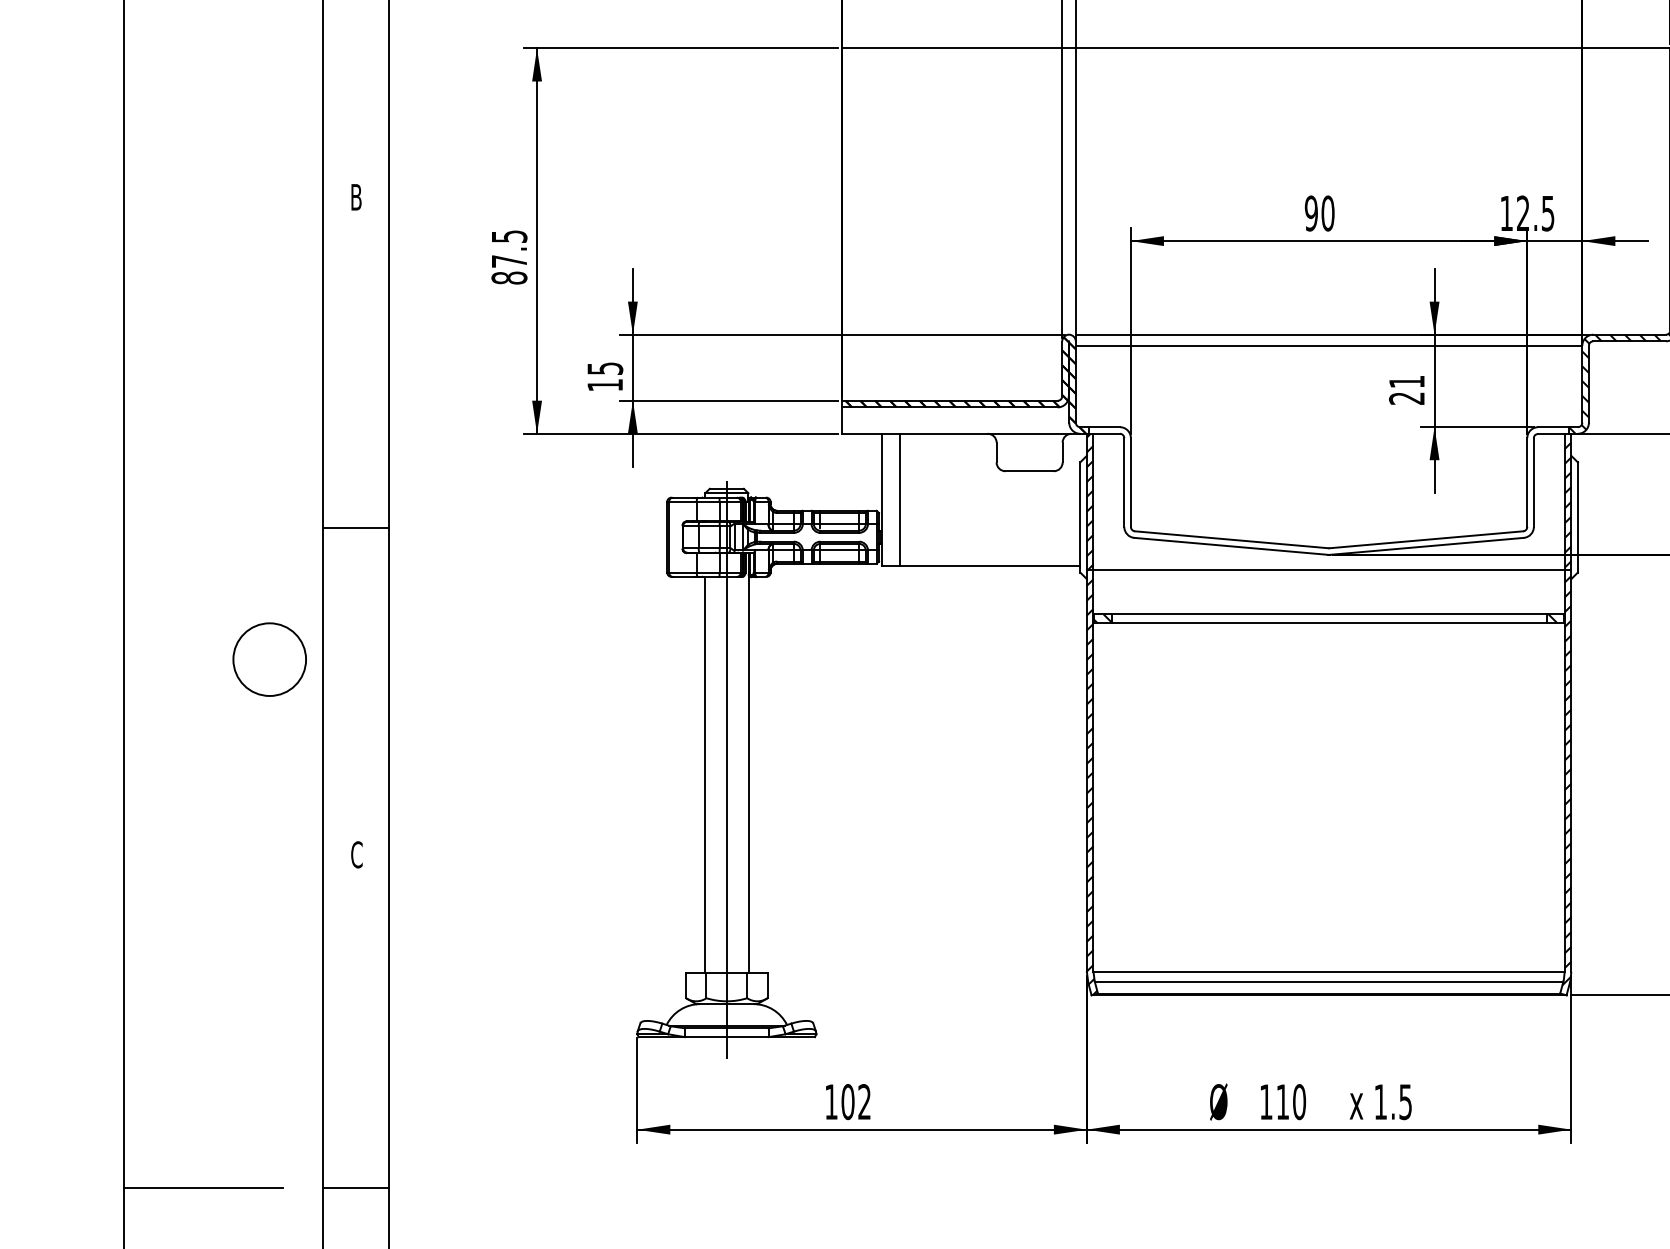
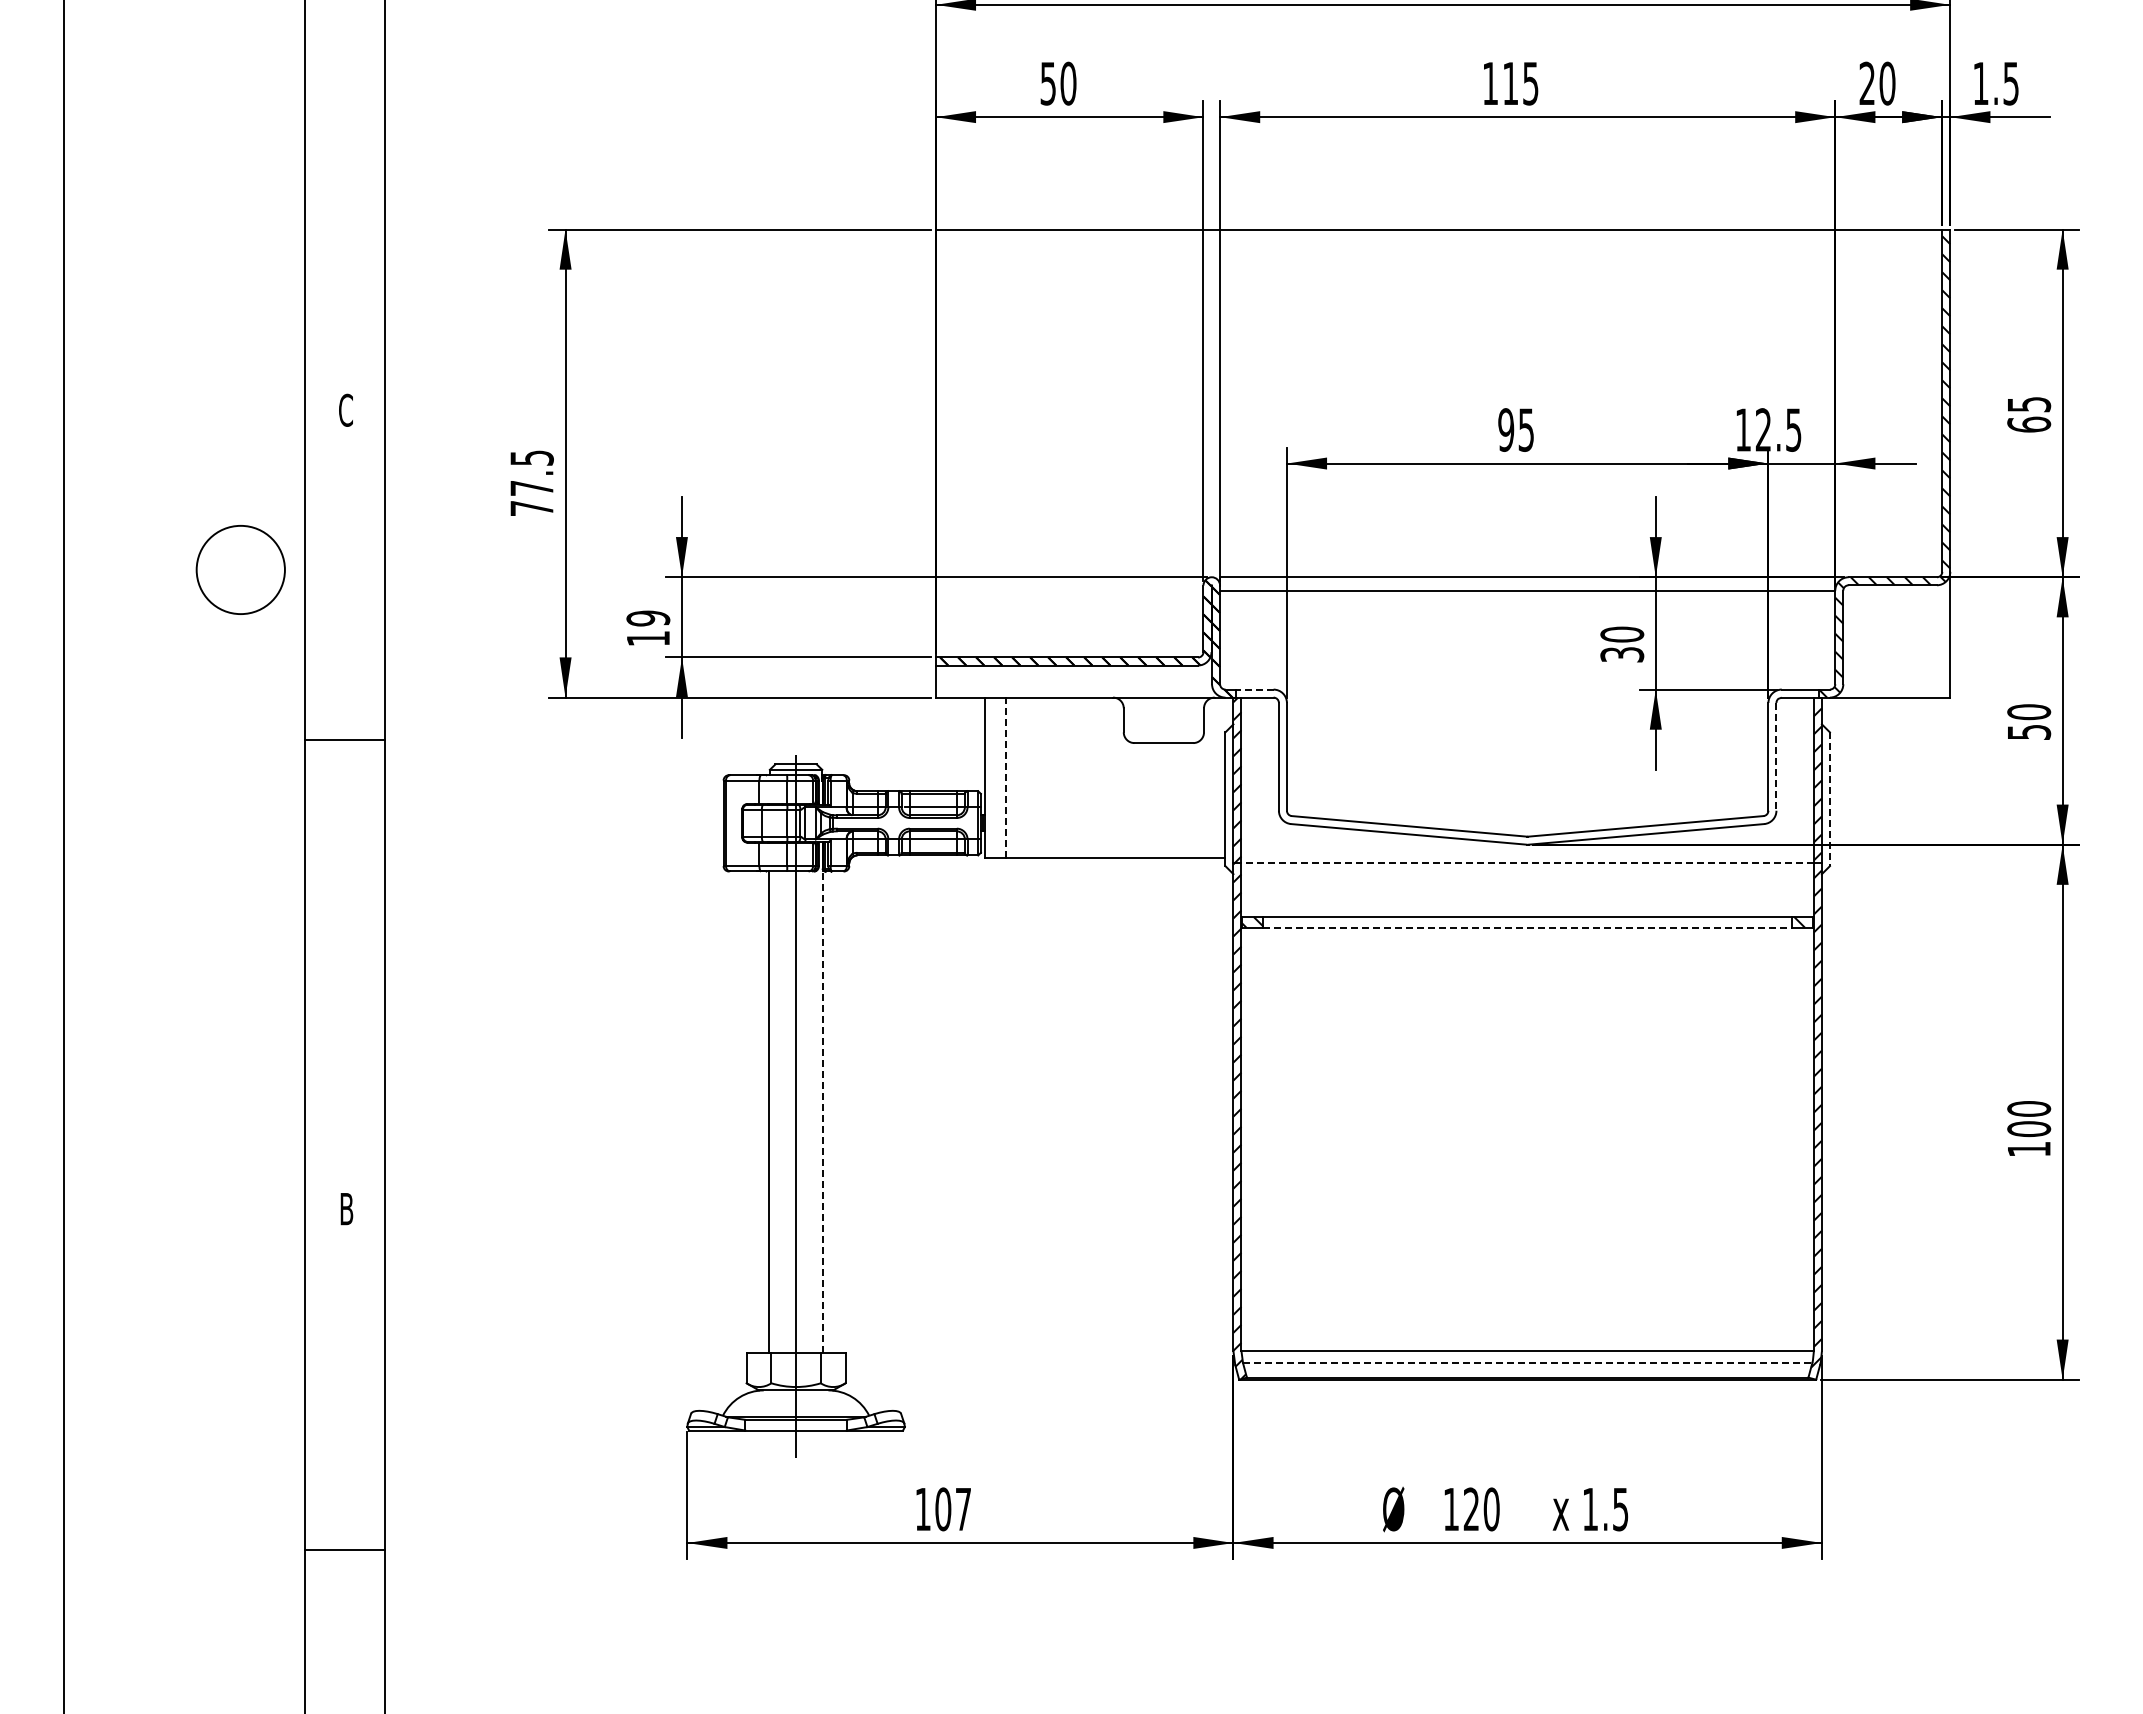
text: (355, 196) -> (345, 409), B -> C
text: (1328, 213) -> (1526, 429), 90 -> 95
text: (509, 278) -> (531, 508), 87.5 -> 77.5
text: (605, 368) -> (648, 618), 15 -> 19
text: (1407, 390) -> (1622, 644), 21 -> 30
line: (1104, 427) -> (1254, 689), solid -> dashed
line: (1533, 482) -> (1776, 756), solid -> dashed
line: (900, 499) -> (1006, 777), solid -> dashed
line: (1577, 517) -> (1829, 799), solid -> dashed
line: (355, 527) -> (345, 740), moved
line: (1328, 570) -> (1527, 863), solid -> dashed
line: (1329, 623) -> (1528, 927), solid -> dashed
circle: (269, 659) -> (240, 569), moved
line: (748, 774) -> (822, 1111), solid -> dashed
text: (356, 854) -> (346, 1208), C -> B
line: (1328, 981) -> (1527, 1363), solid -> dashed
text: (863, 1101) -> (962, 1508), 102 -> 107
text: (1282, 1101) -> (1470, 1508), 110 -> 120
line: (203, 1187) -> (160, 1613), removed
line: (355, 1187) -> (345, 1549), moved

